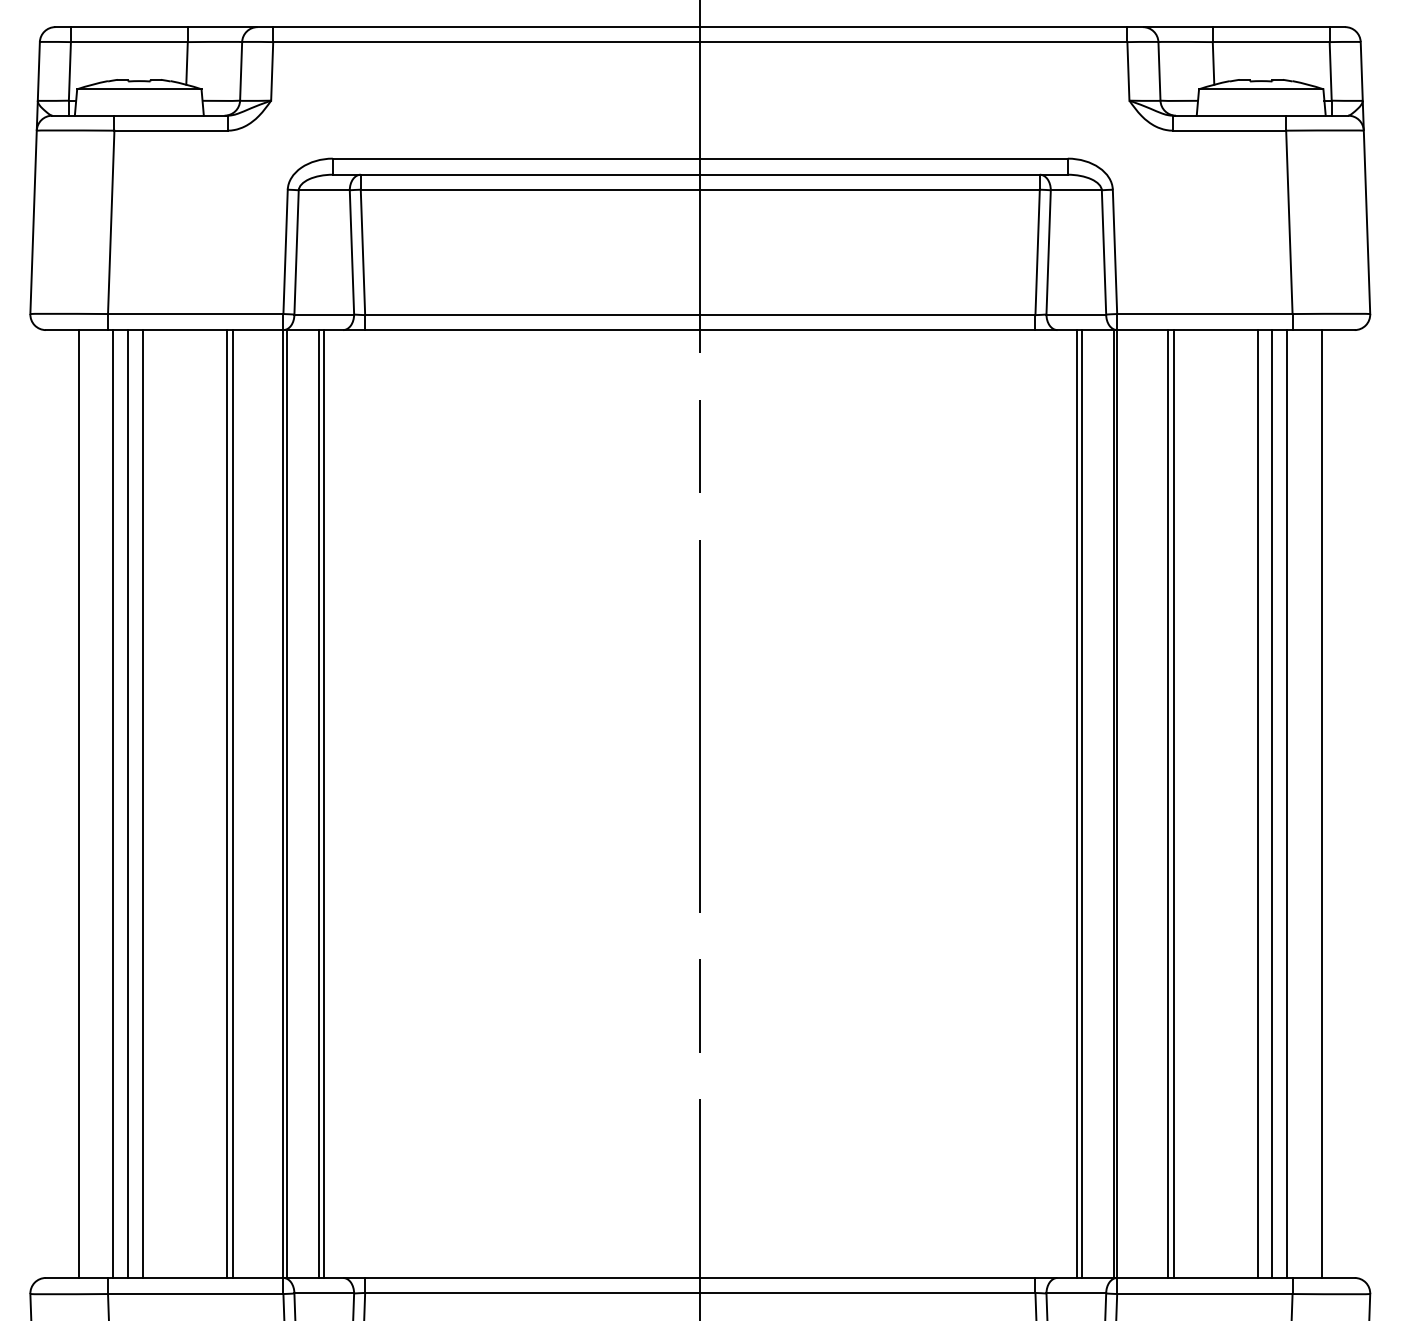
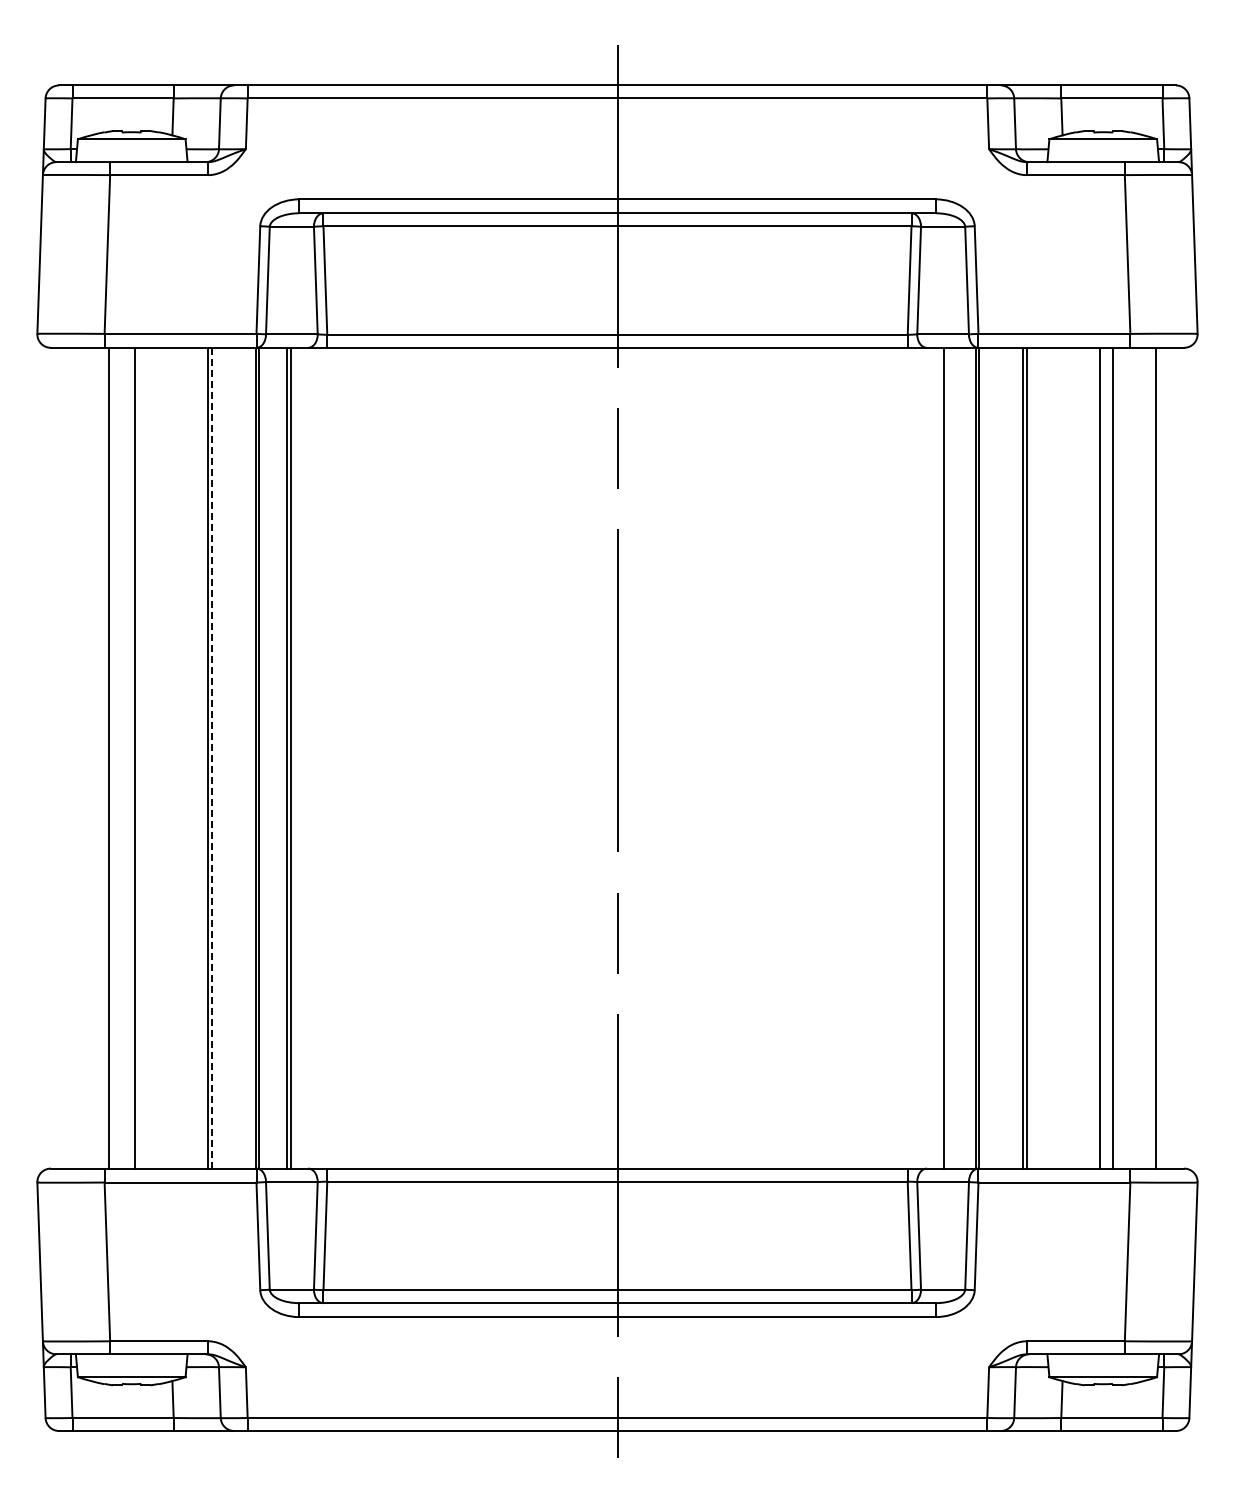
line: (79, 803) -> (79, 757), removed
line: (128, 803) -> (122, 757), removed
line: (232, 803) -> (212, 757), solid -> dashed
line: (1081, 803) -> (947, 757), removed
line: (1286, 803) -> (1125, 757), removed

